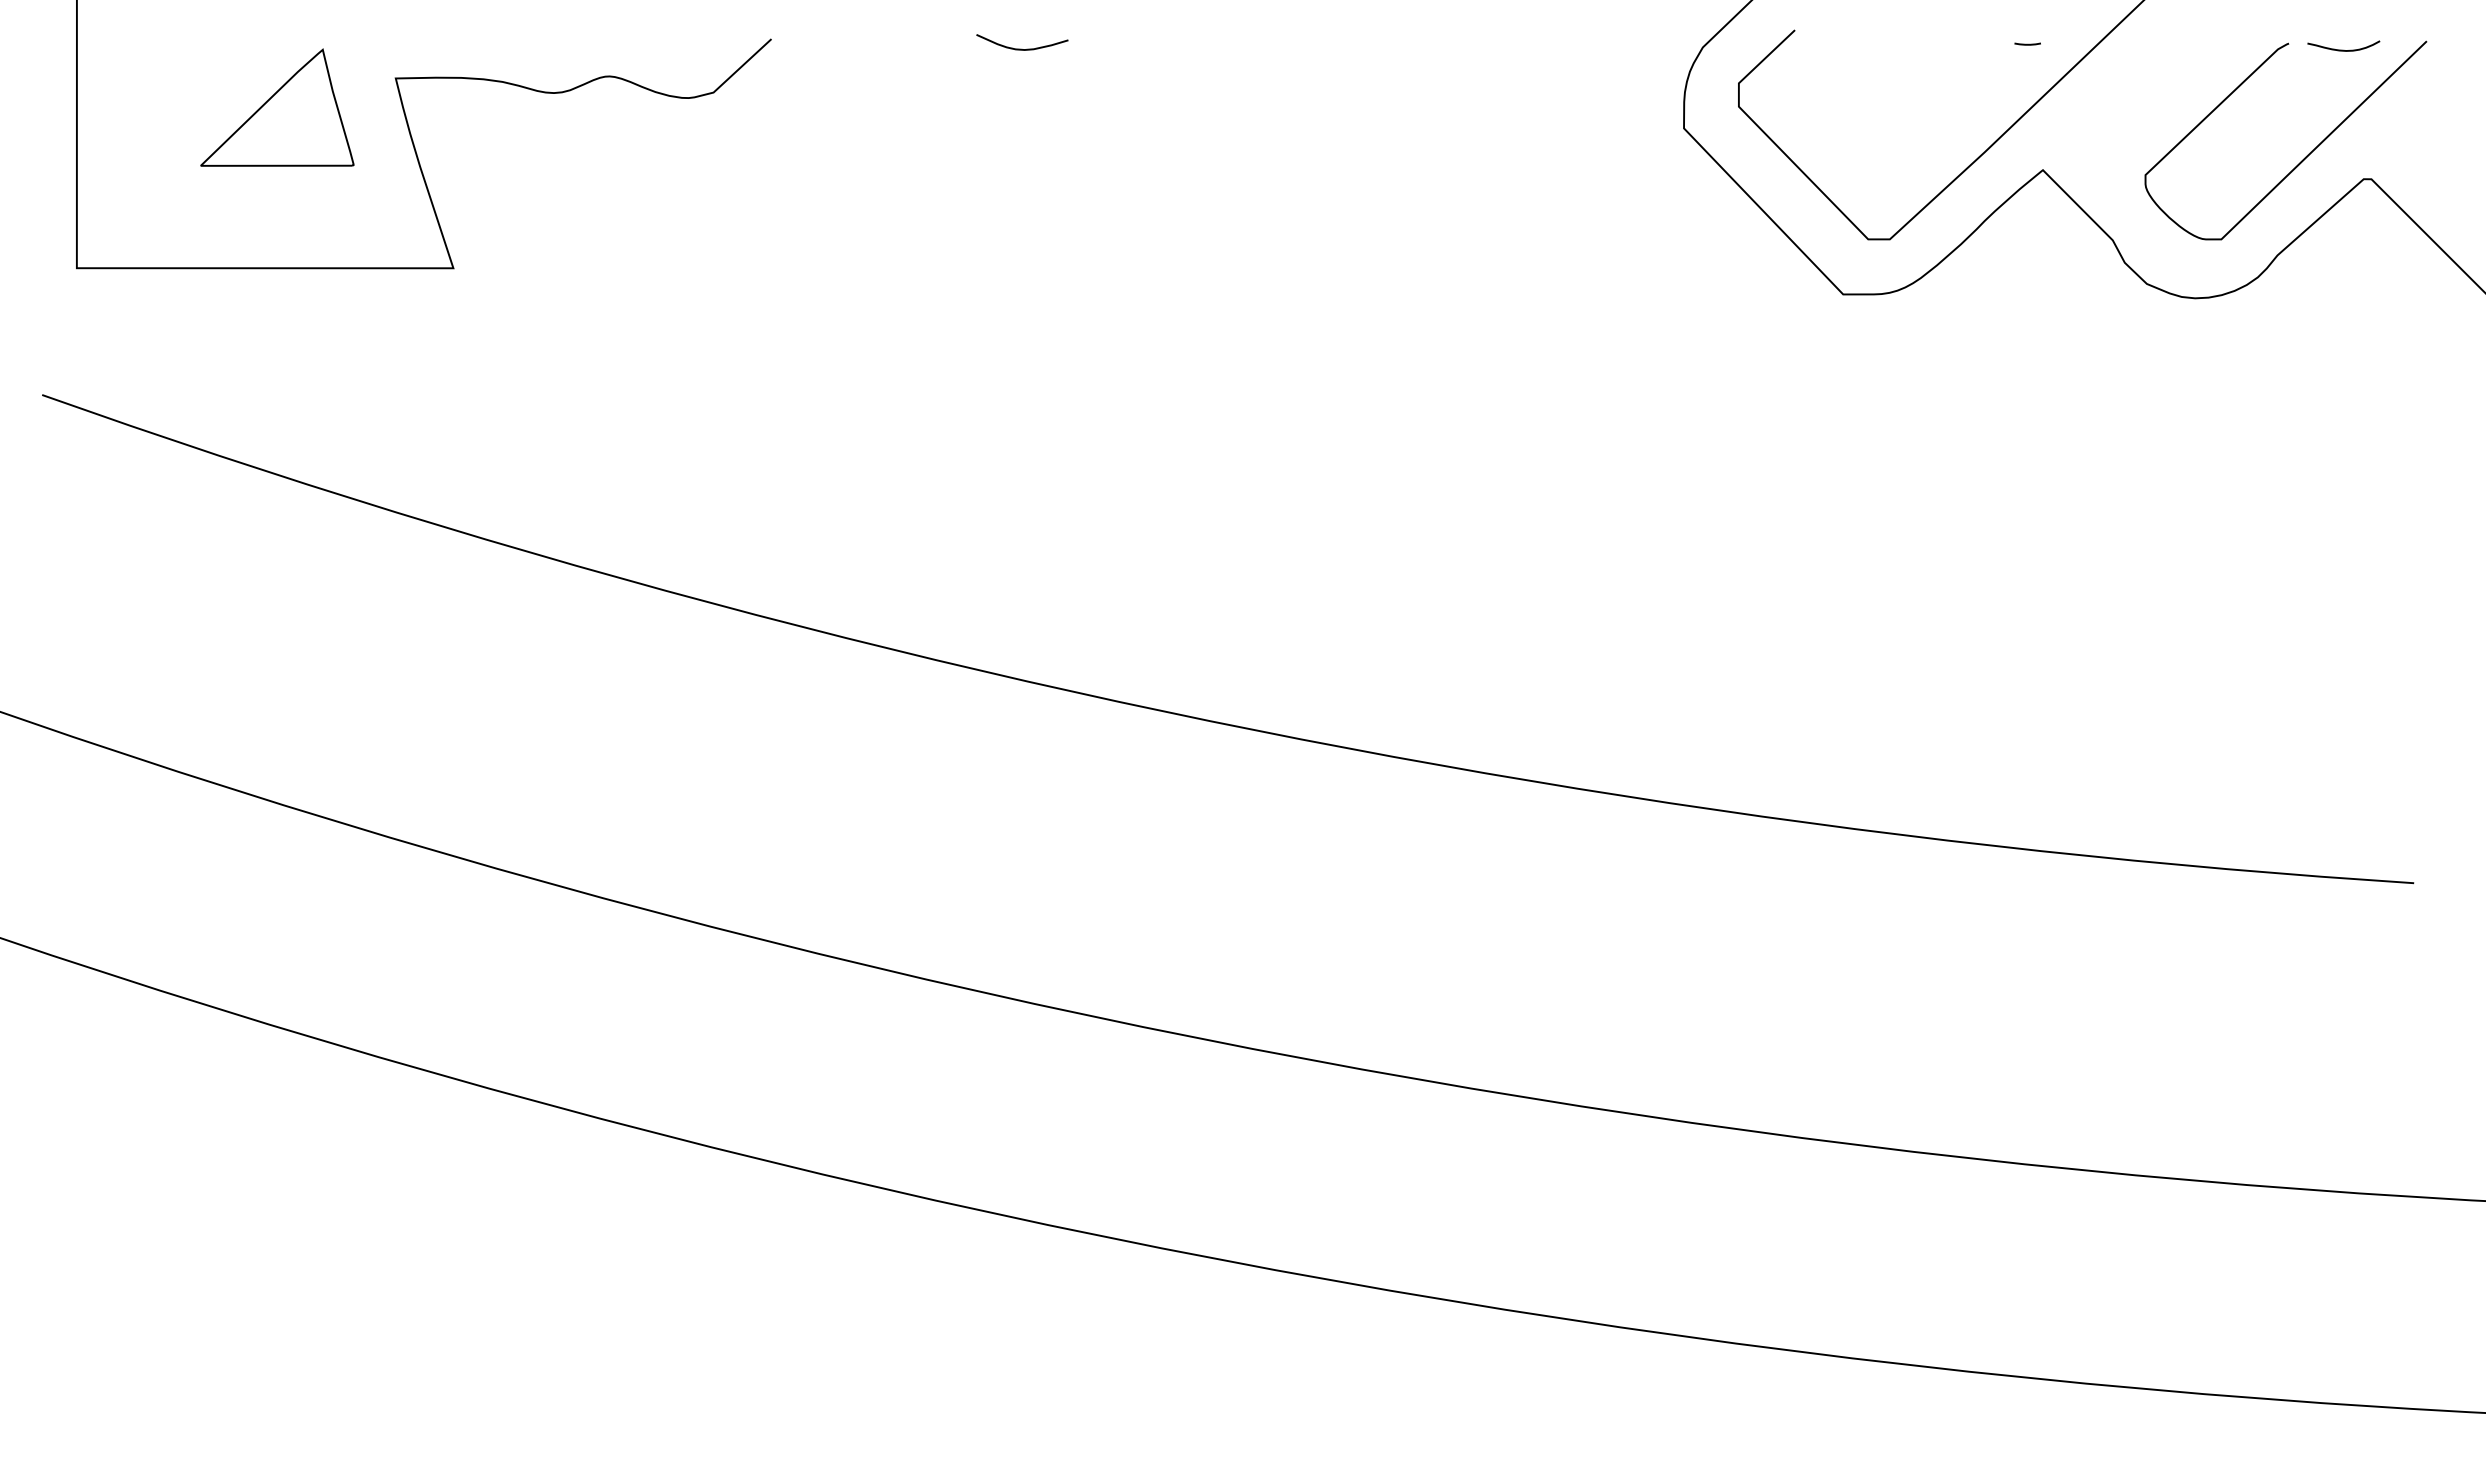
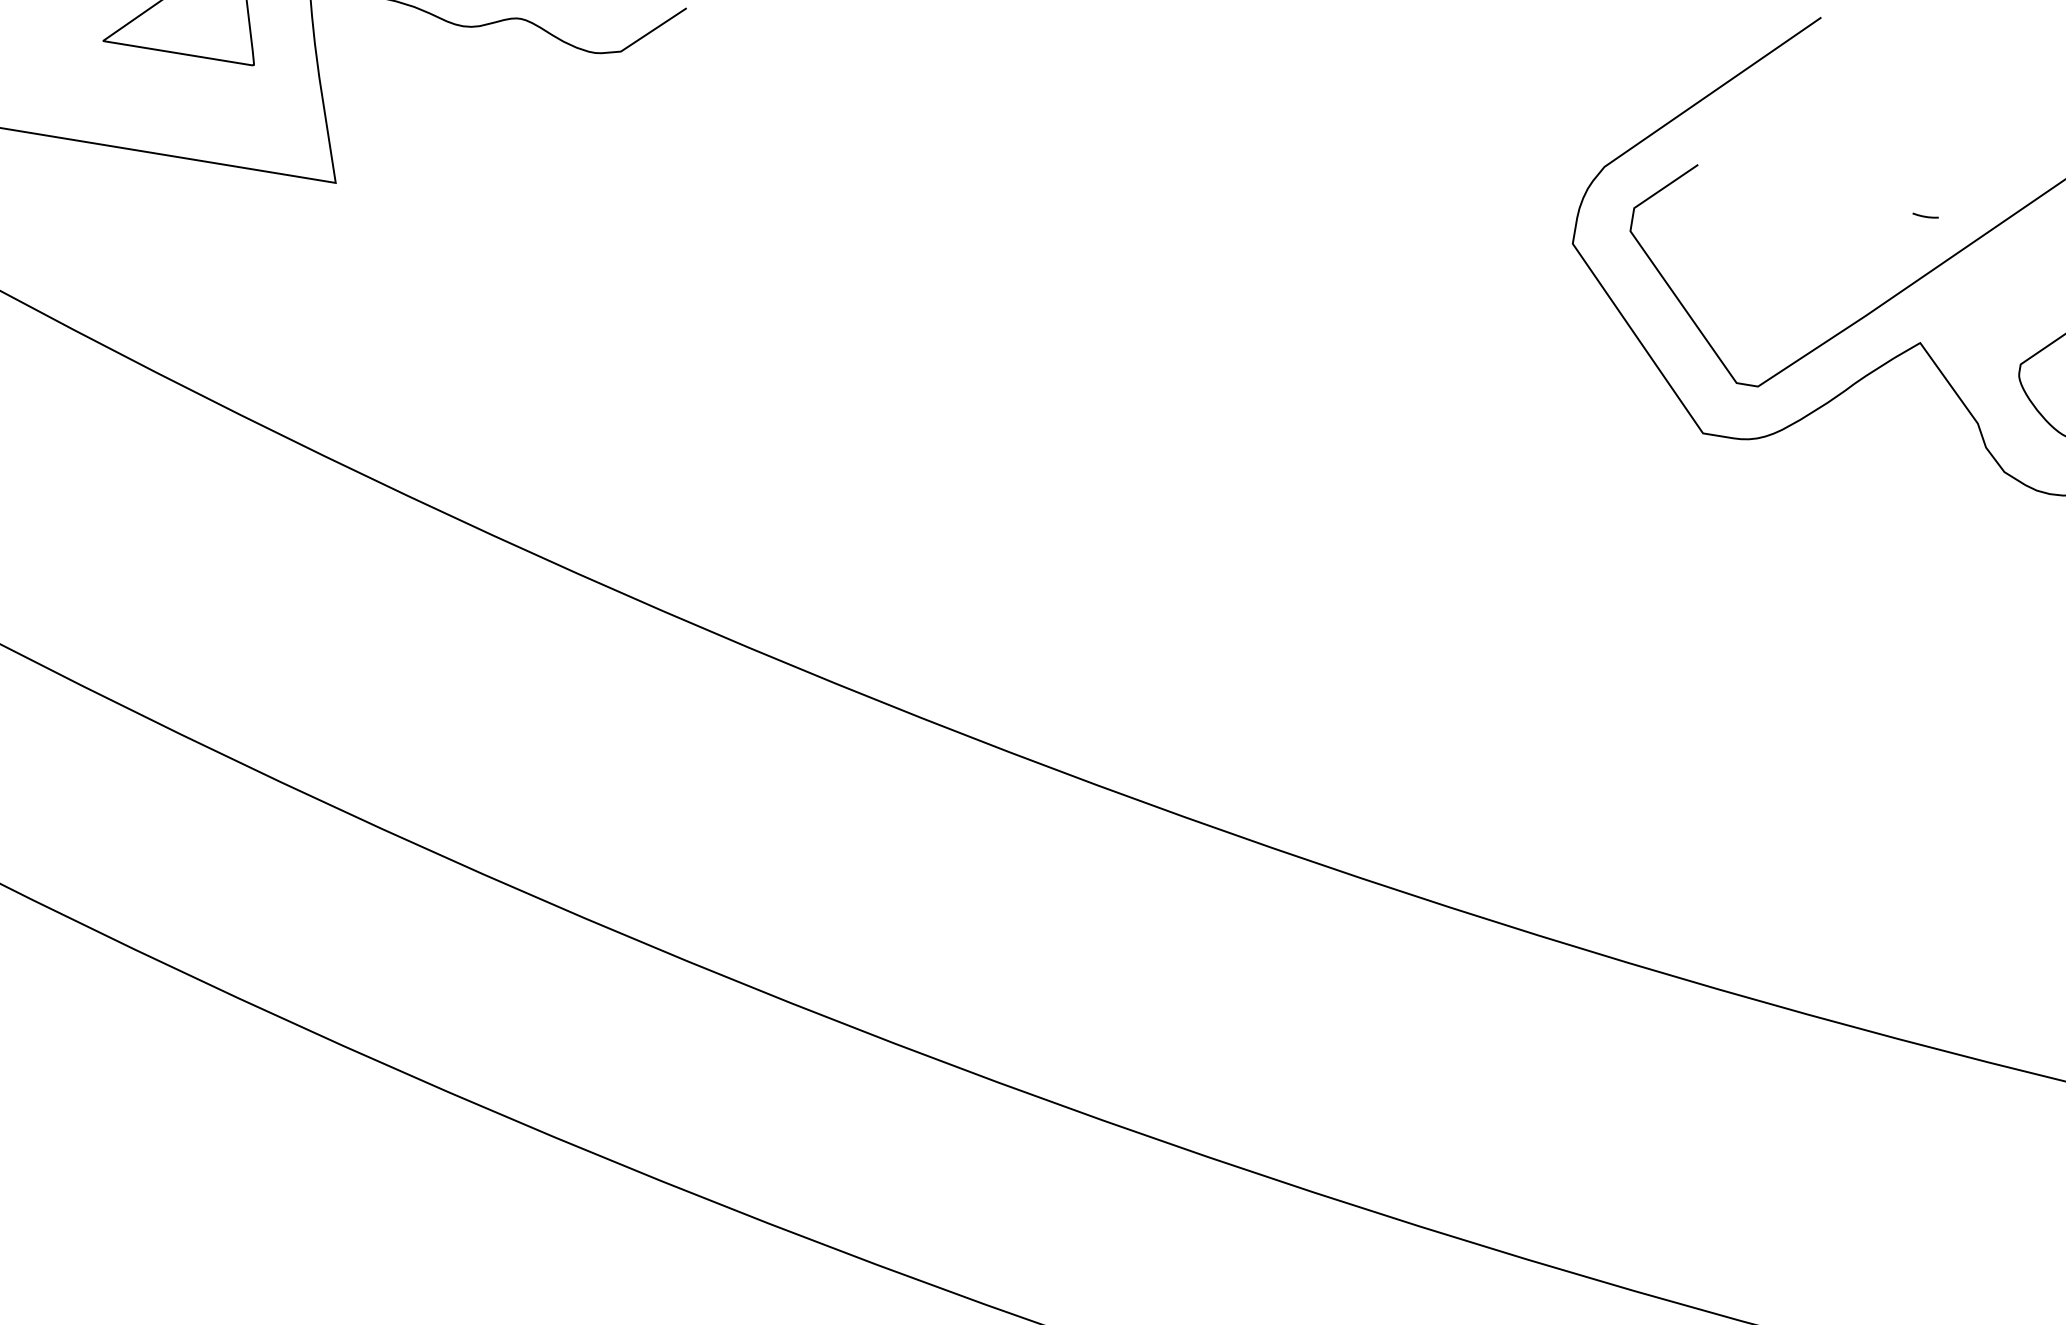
curve: (1021, 48) -> (931, 57), removed

